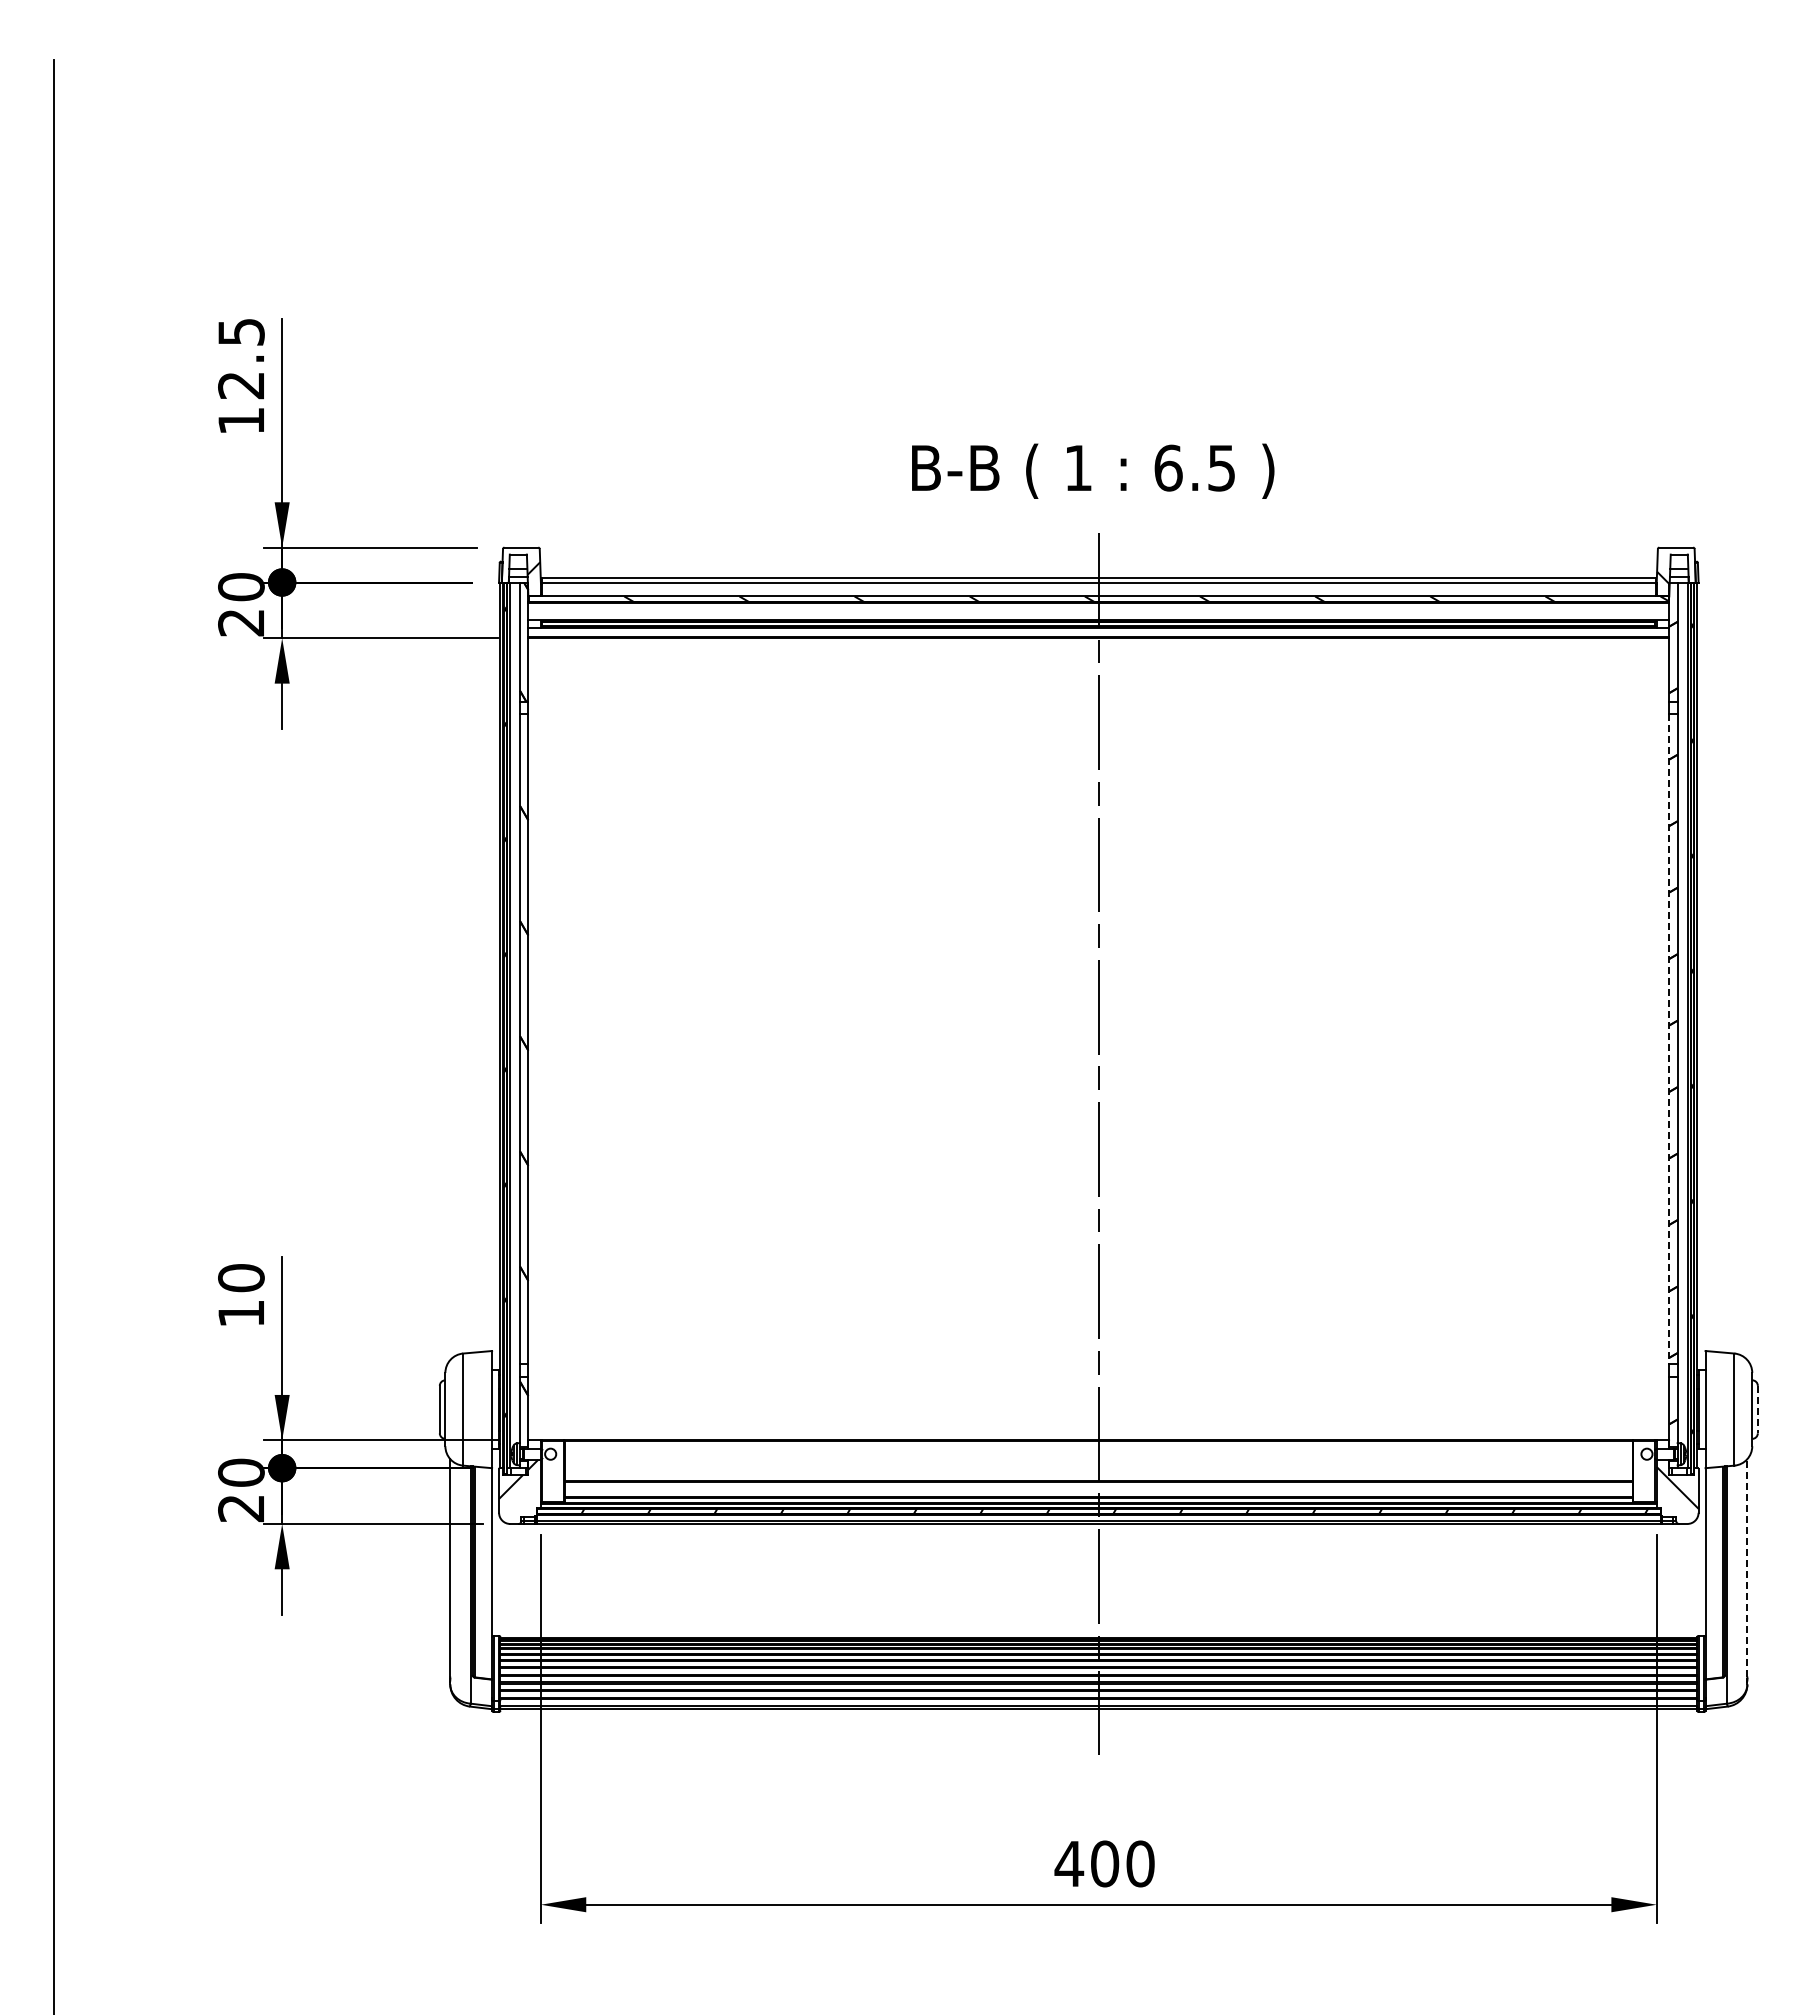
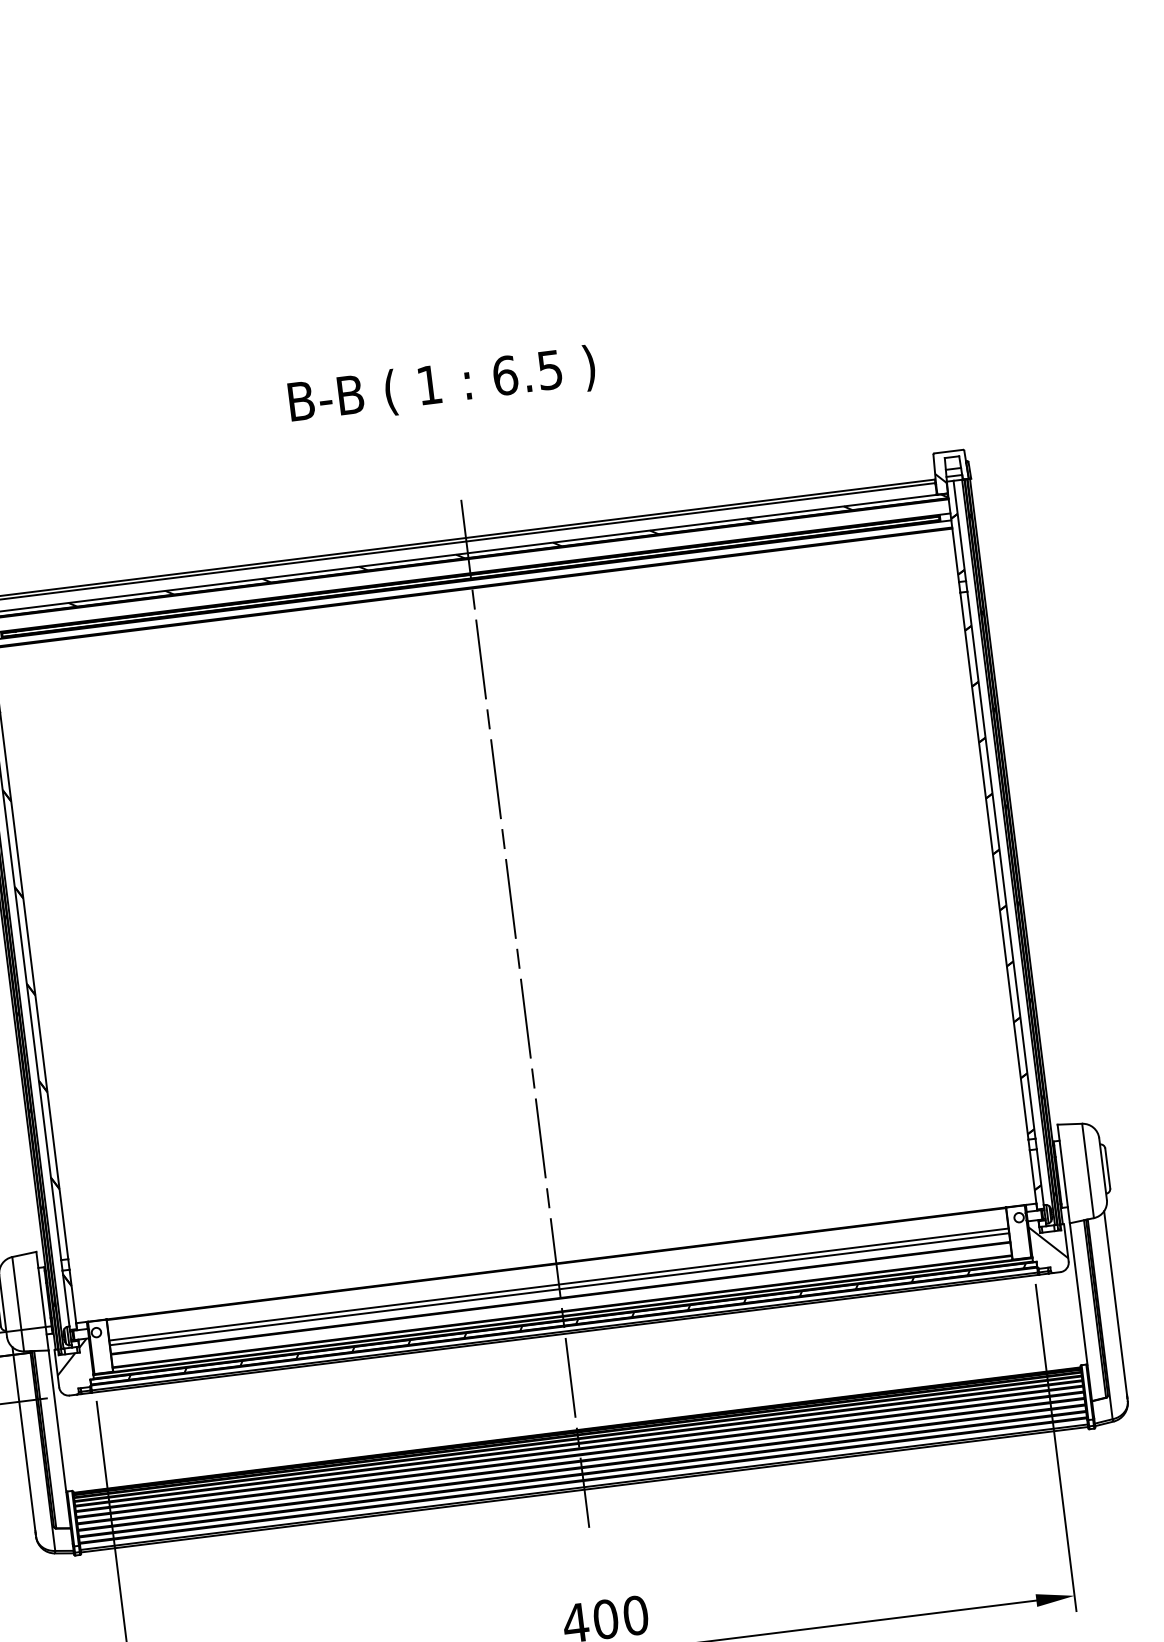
text: (1093, 470) -> (442, 385), moved
line: (1669, 1039) -> (994, 866), dashed -> solid
line: (1757, 1409) -> (1107, 1168), dashed -> solid
line: (1098, 1465) -> (558, 1284), added
line: (1098, 1470) -> (559, 1288), added
line: (1747, 1567) -> (1115, 1302), dashed -> solid

